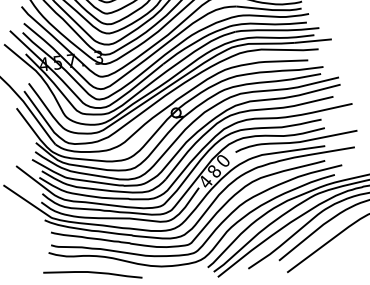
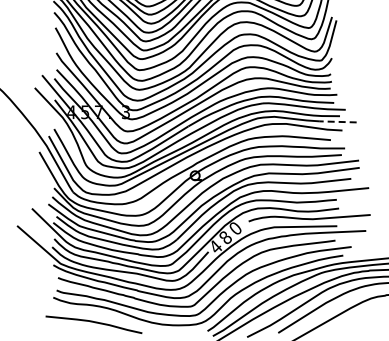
line: (312, 40) -> (337, 121), solid -> dashed

